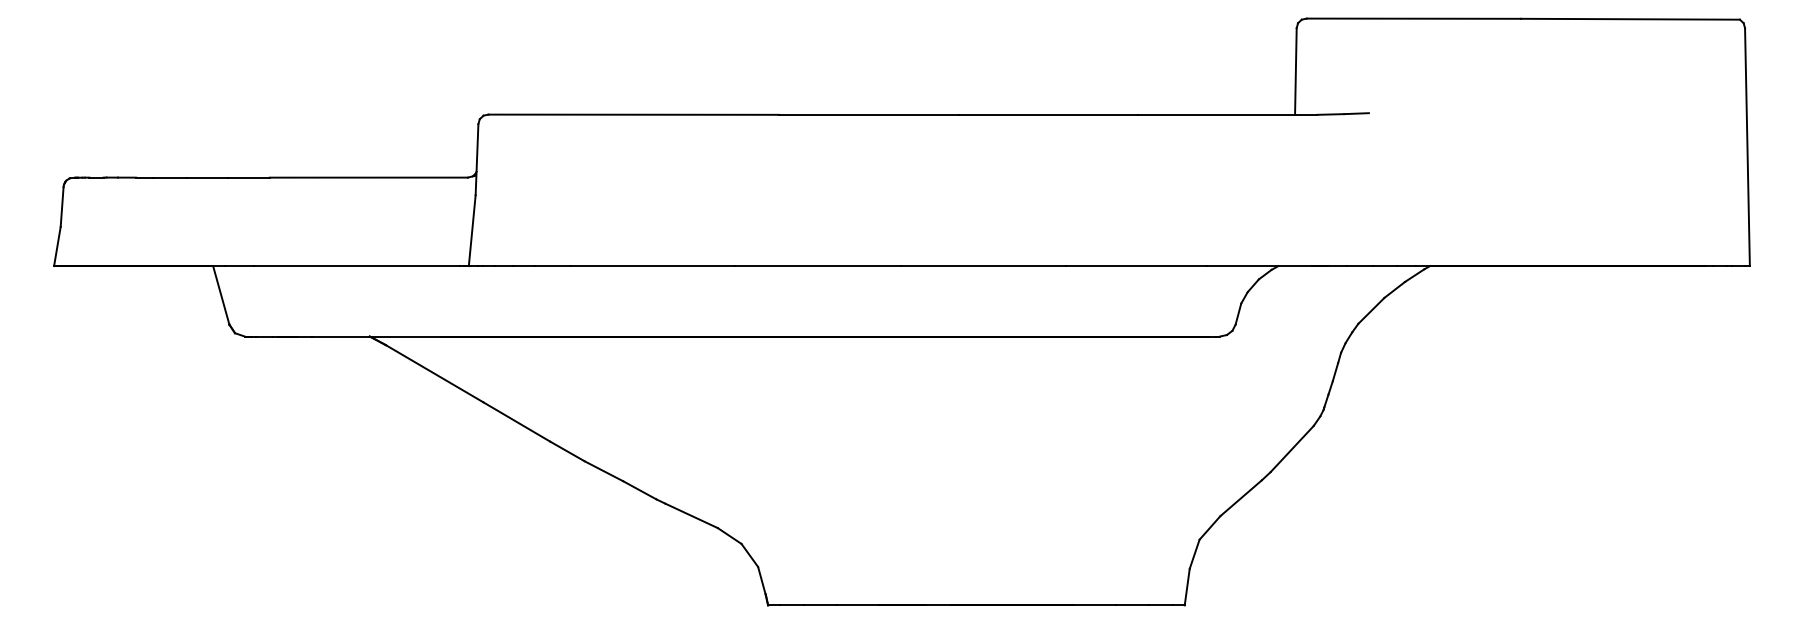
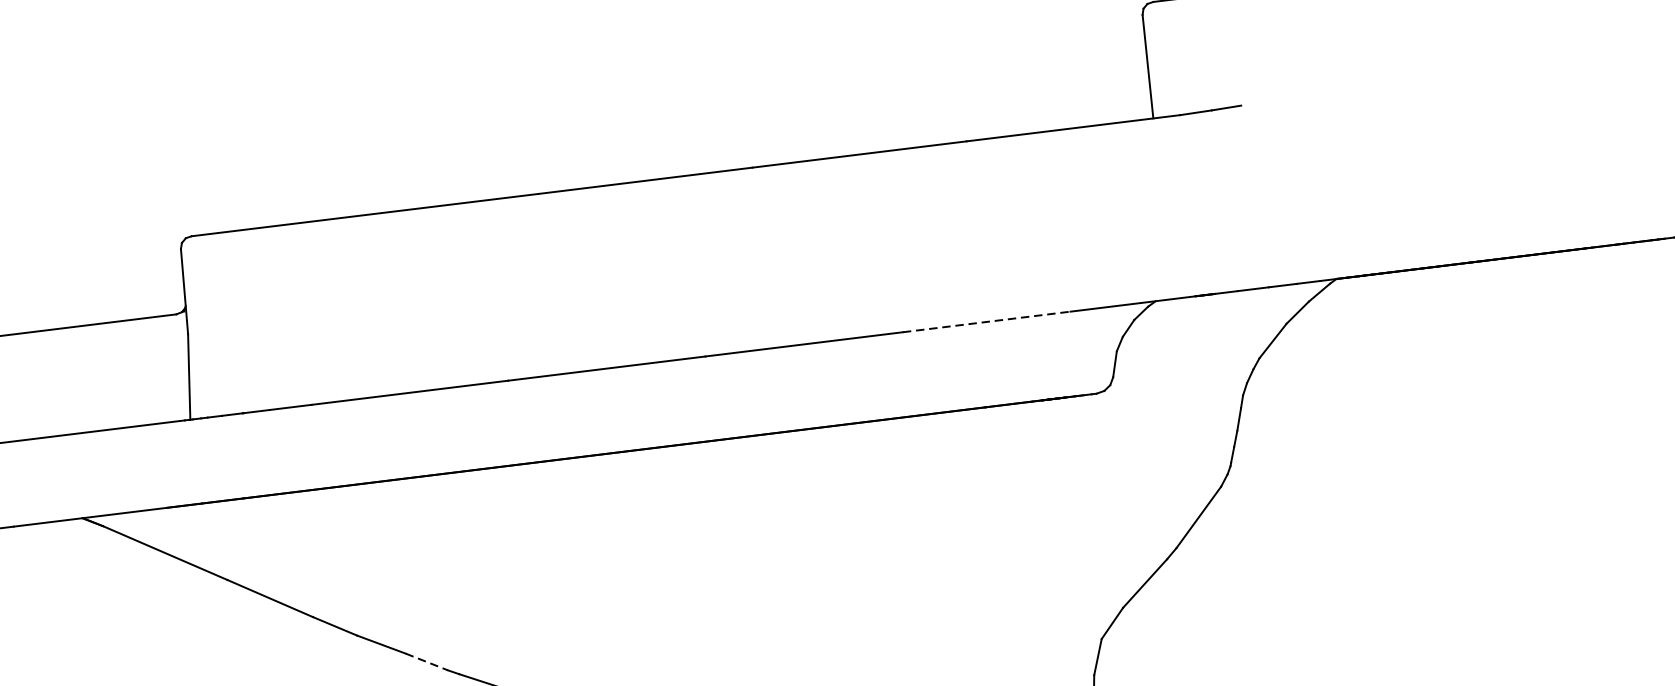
line: (1137, 266) -> (987, 322), solid -> dashed
line: (639, 490) -> (426, 662), solid -> dashed

